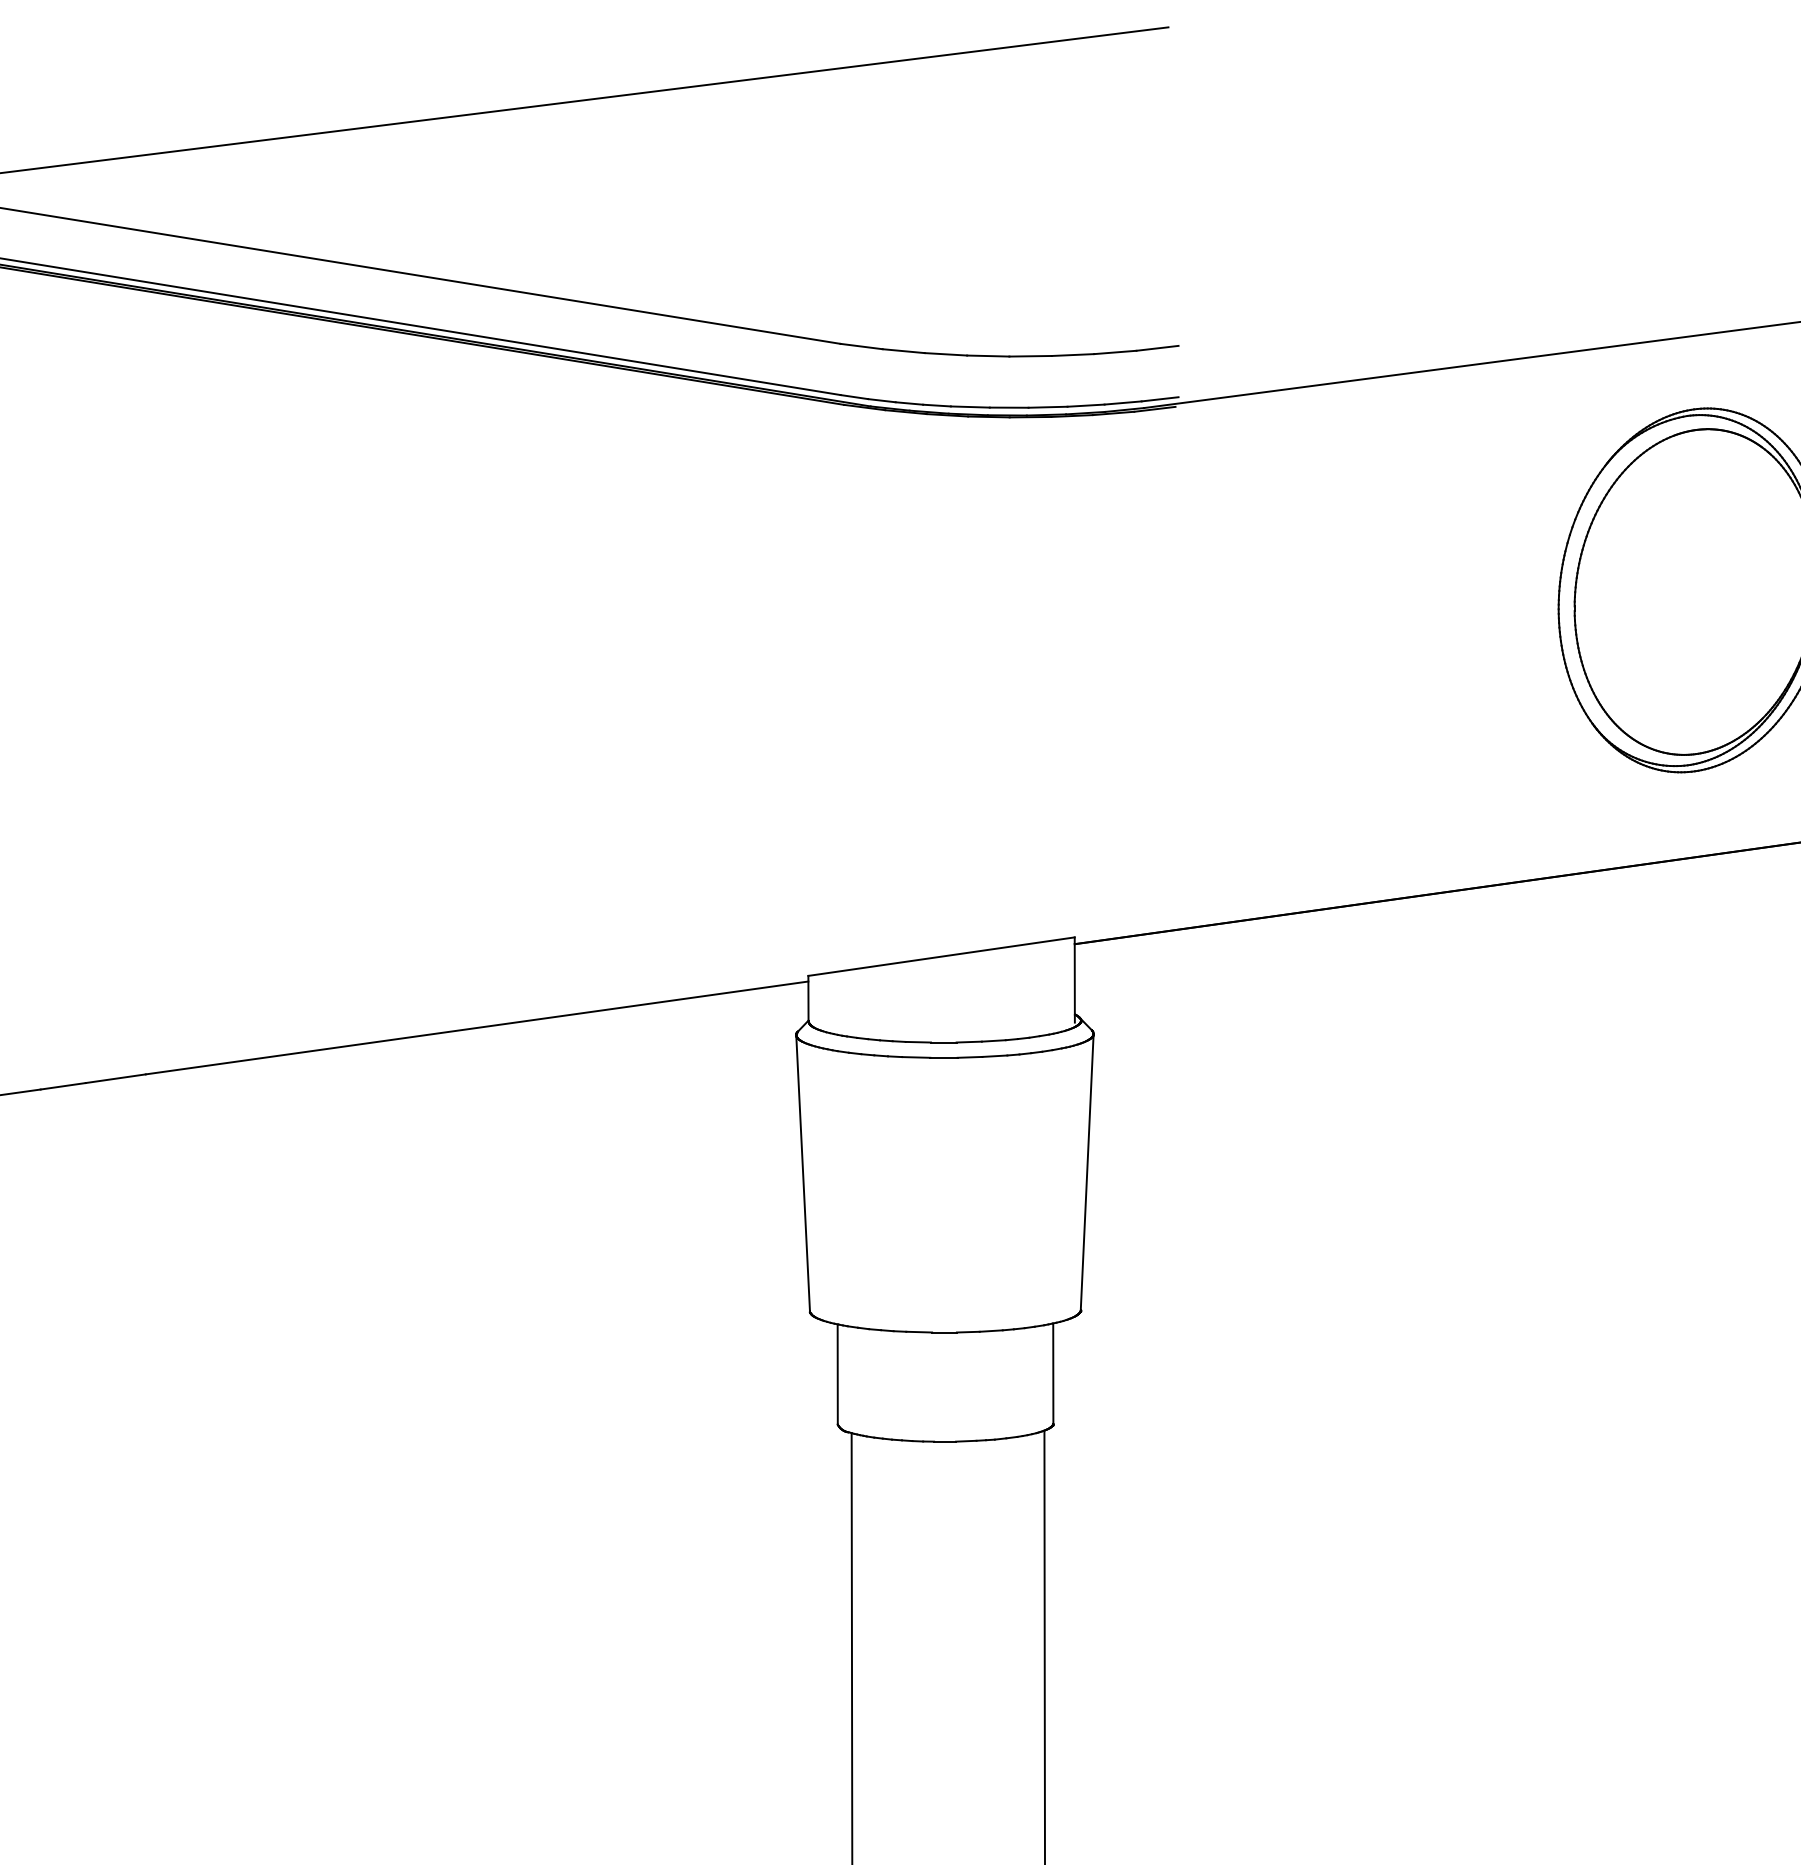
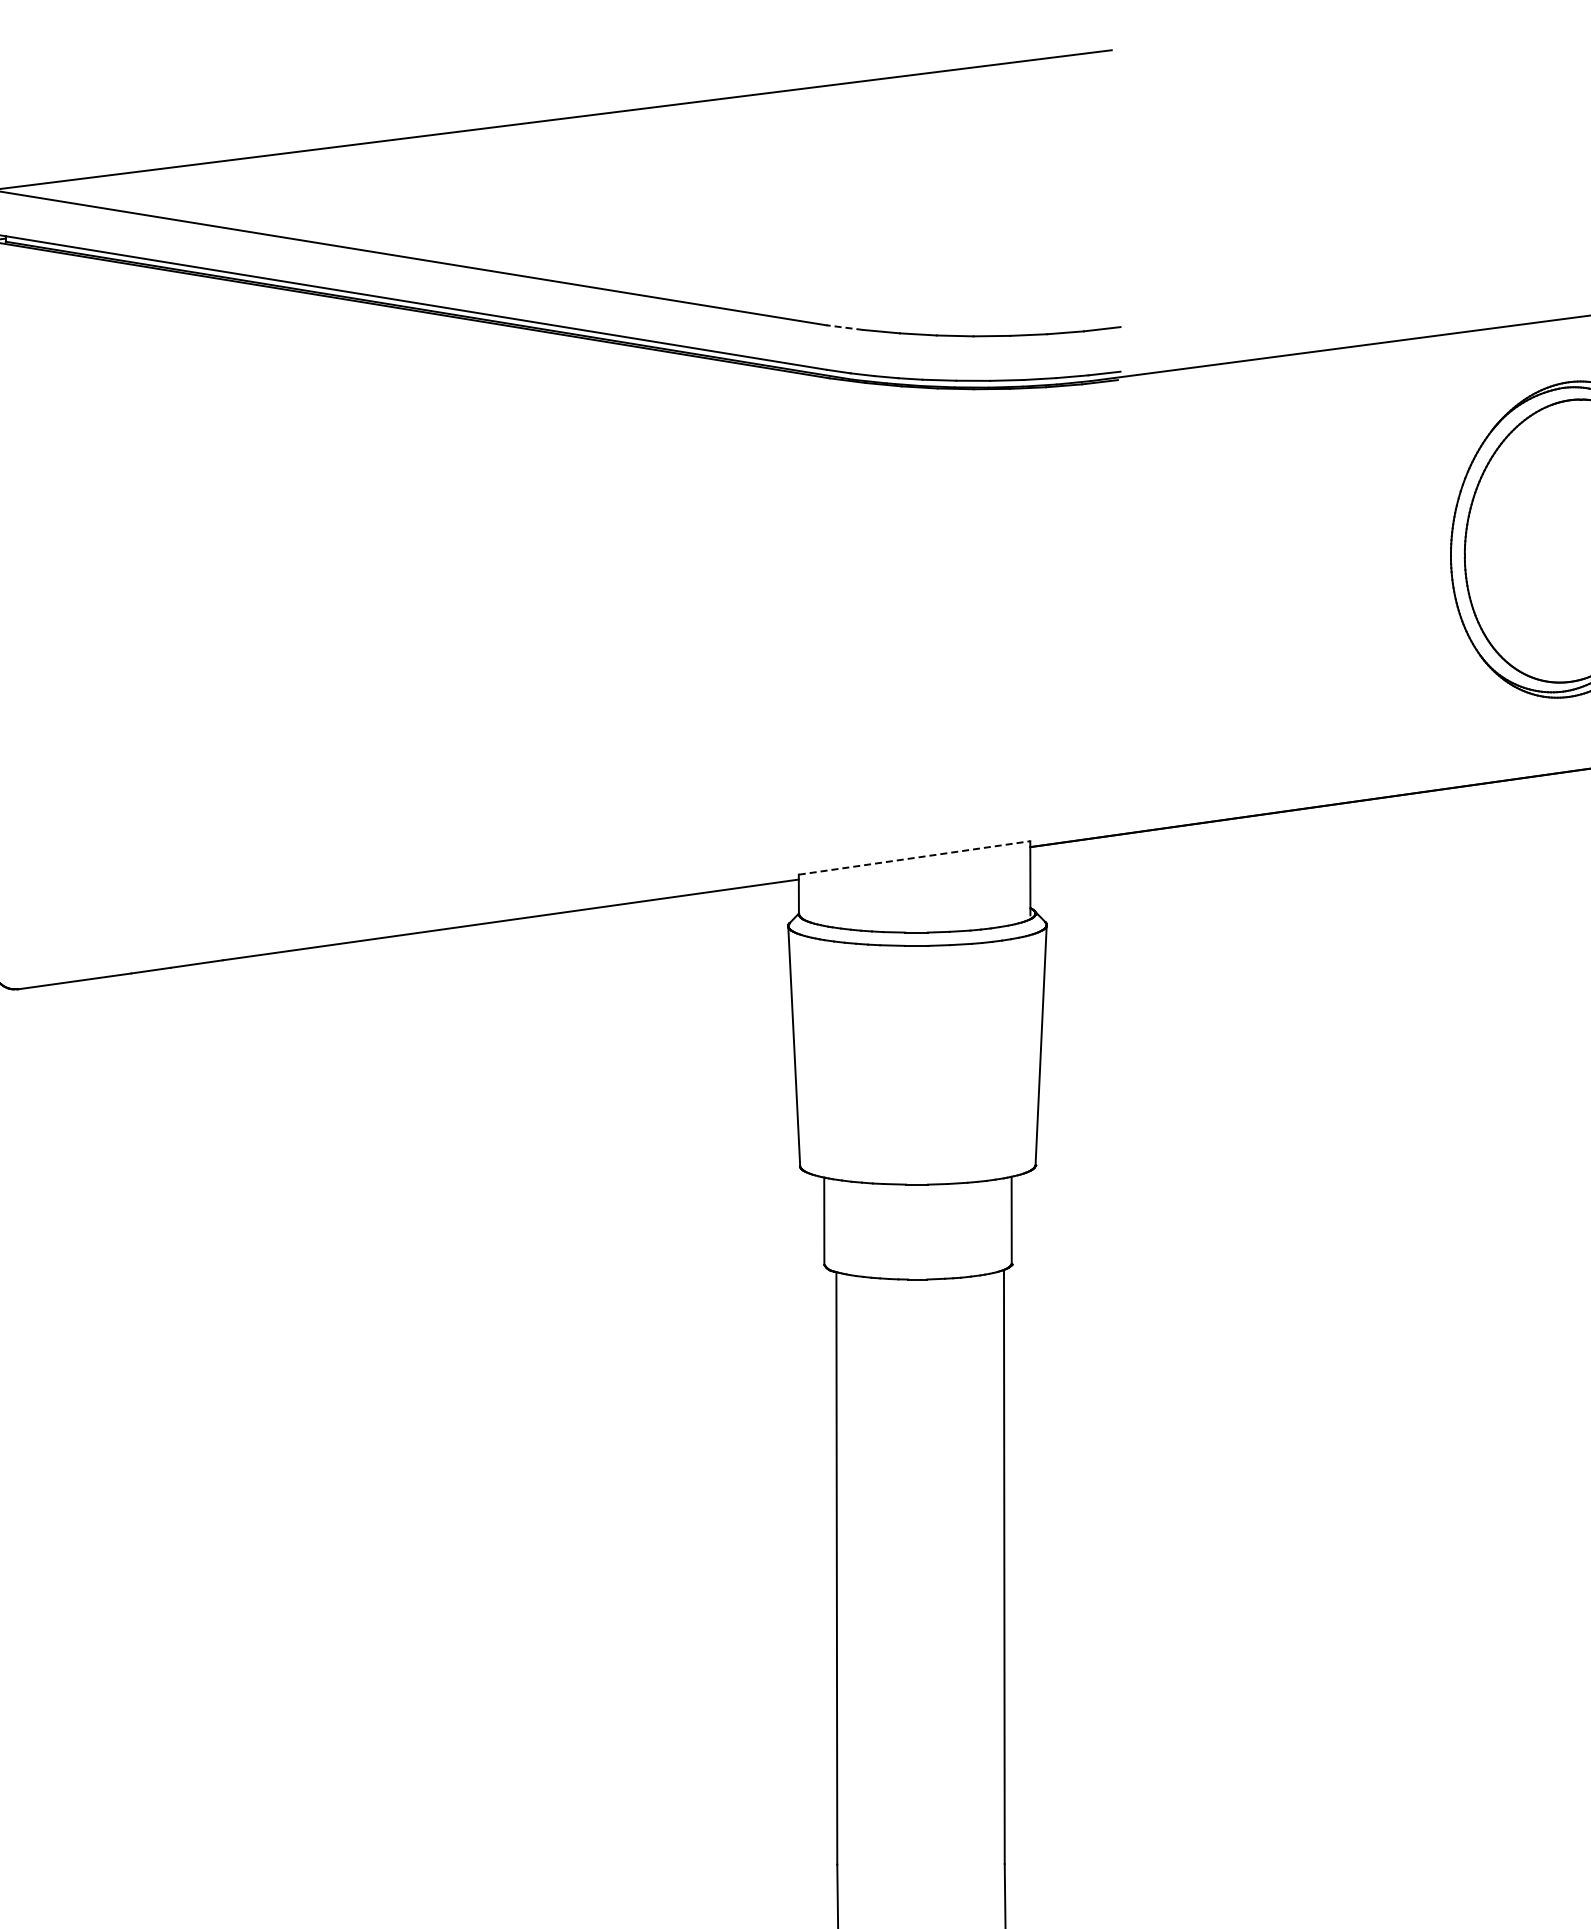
line: (860, 346) -> (844, 327), solid -> dashed
line: (941, 956) -> (914, 857), solid -> dashed

